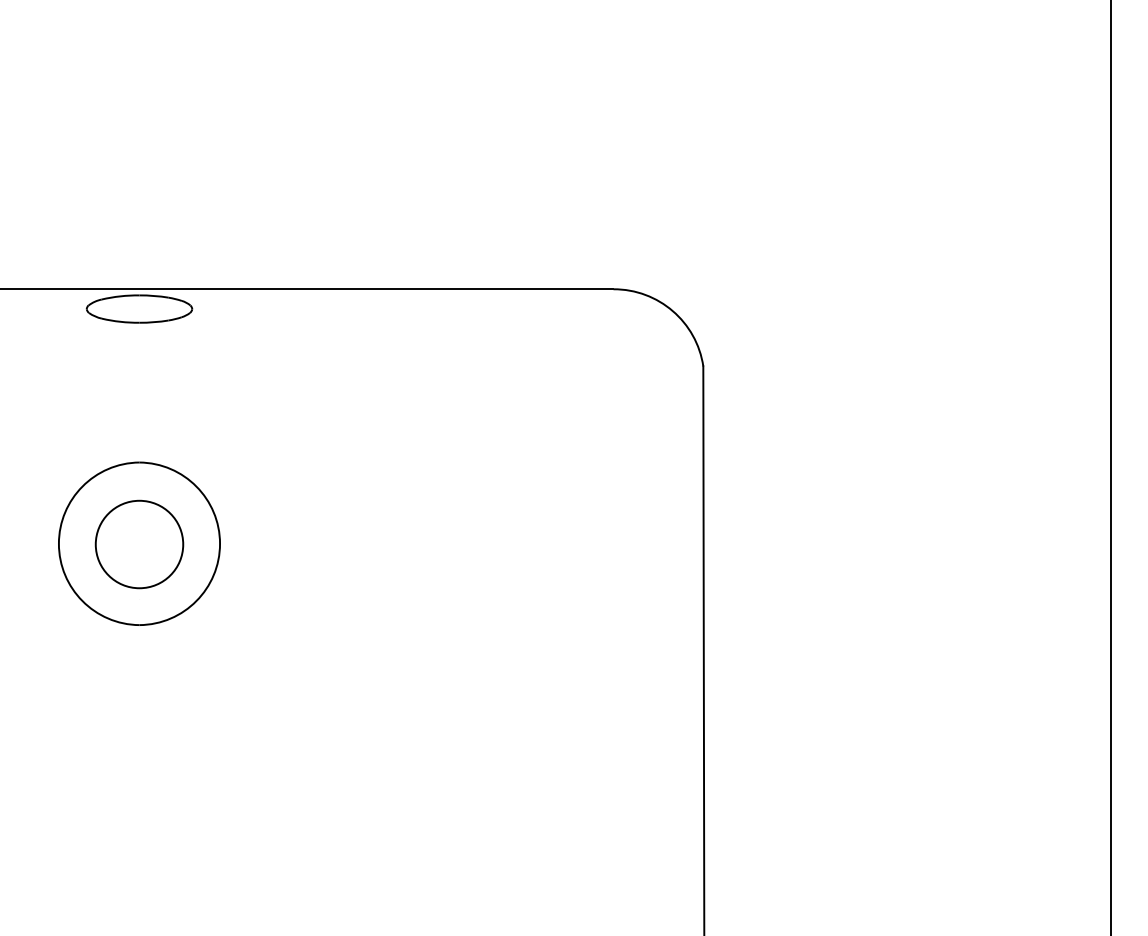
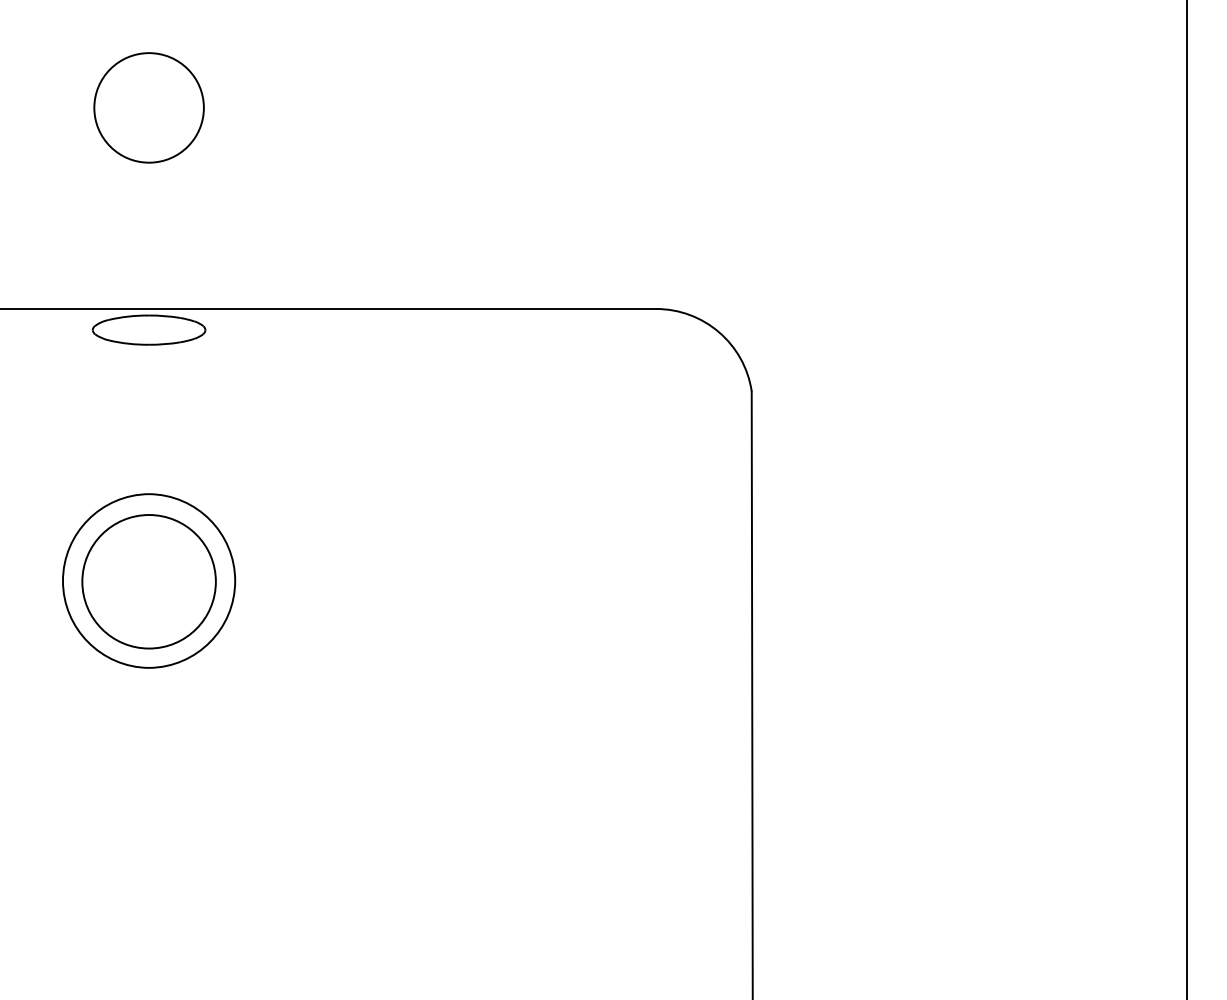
circle: (139, 101) -> (149, 108), added
circle: (139, 544) -> (149, 581), size x1.43

